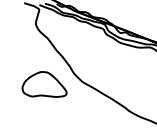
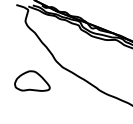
part: (44, 83) -> (32, 80), moved

